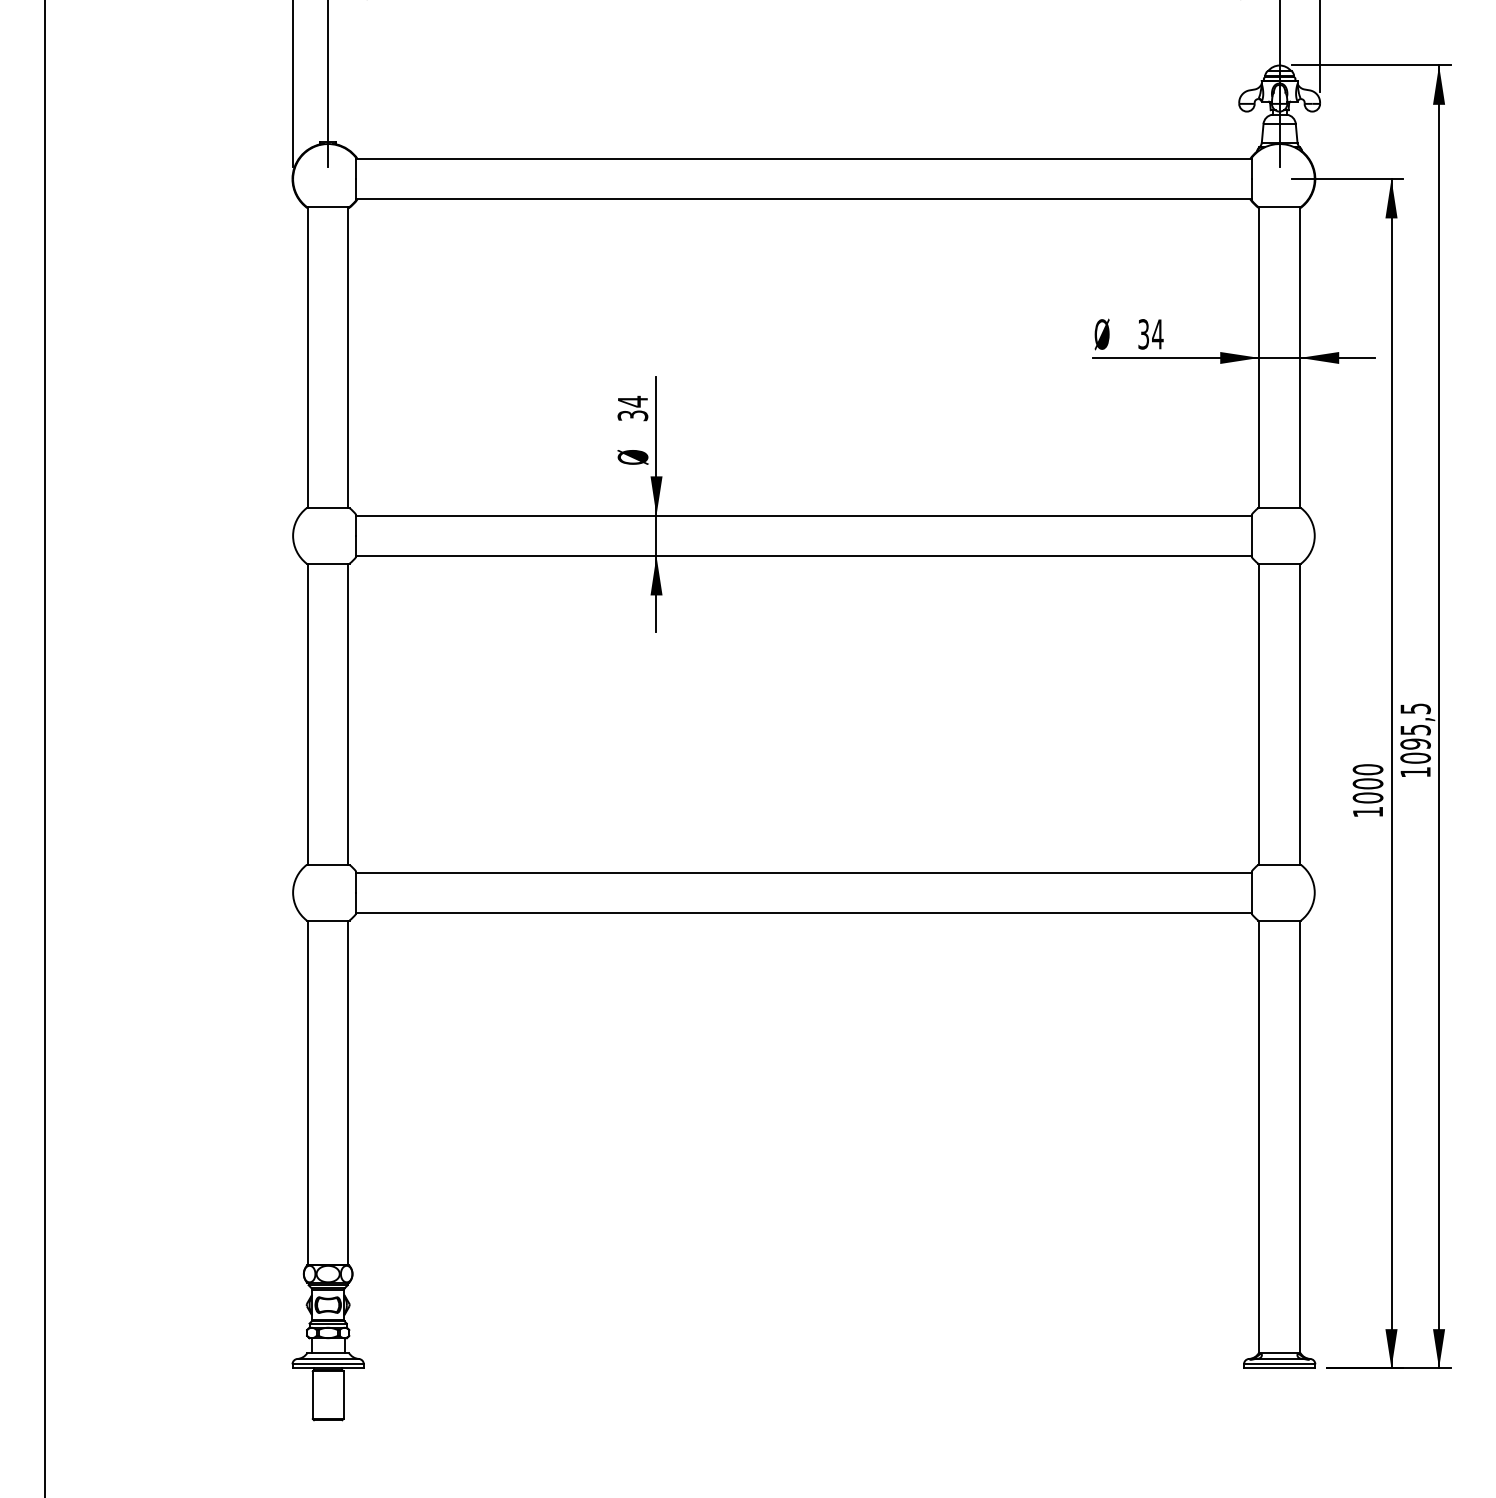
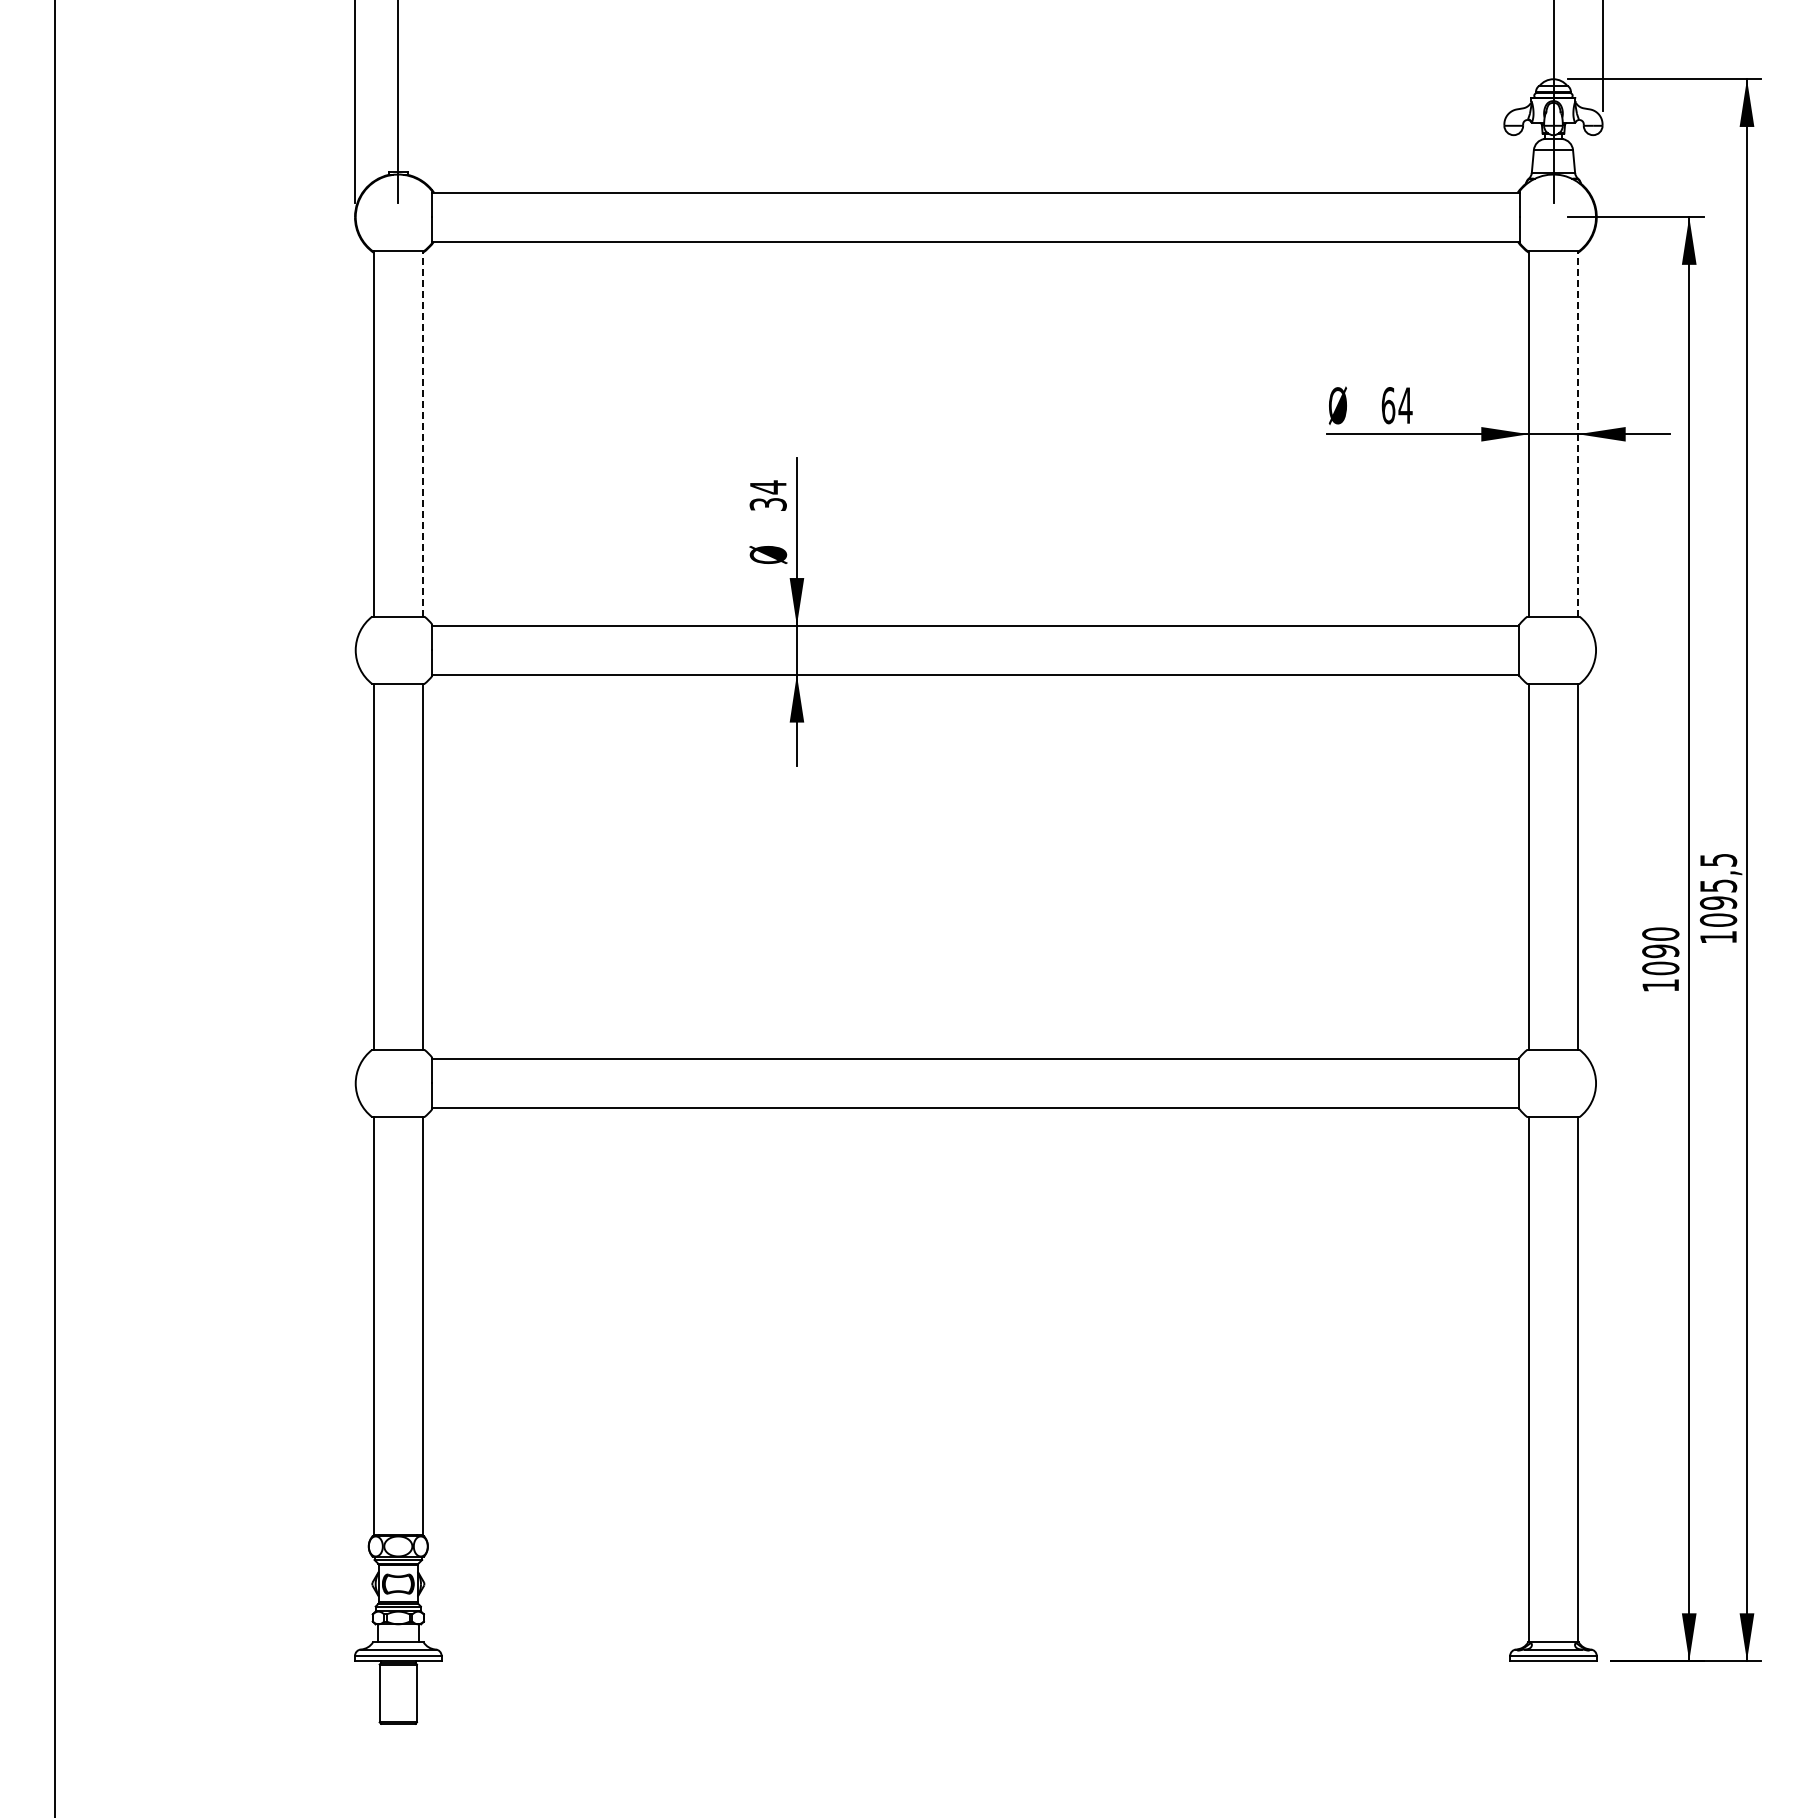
text: (1143, 334) -> (1388, 405), 34 -> 64
line: (348, 357) -> (422, 433), solid -> dashed
line: (1300, 357) -> (1578, 433), solid -> dashed
text: (1367, 784) -> (1660, 951), 1000 -> 1090

